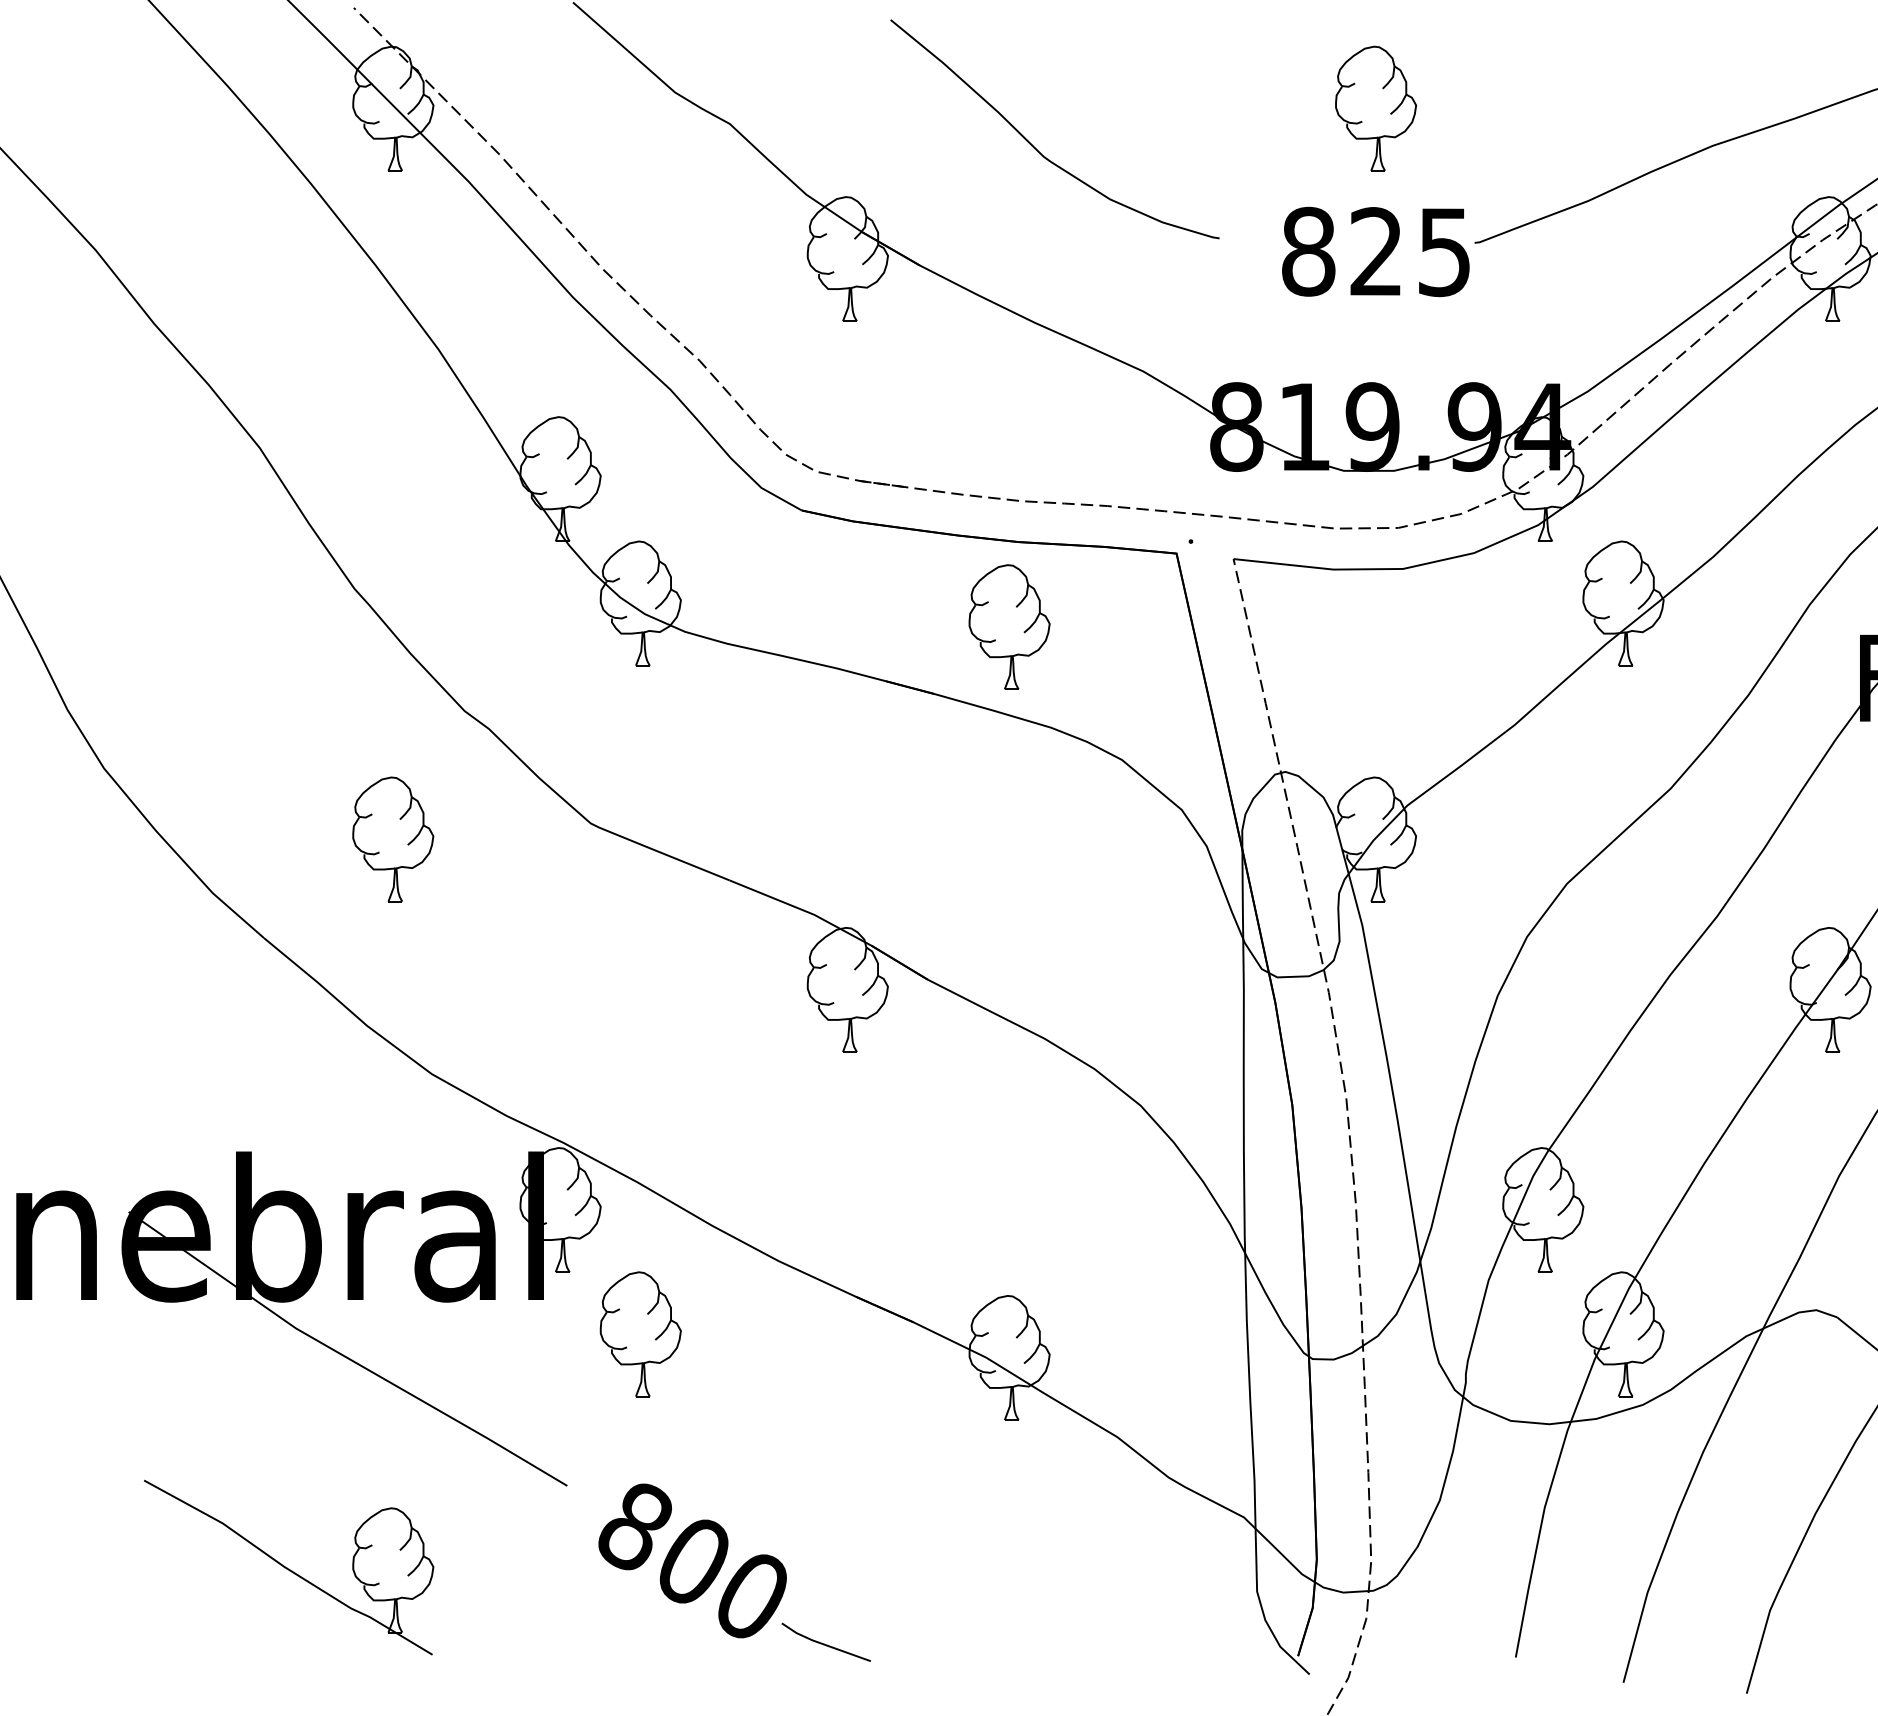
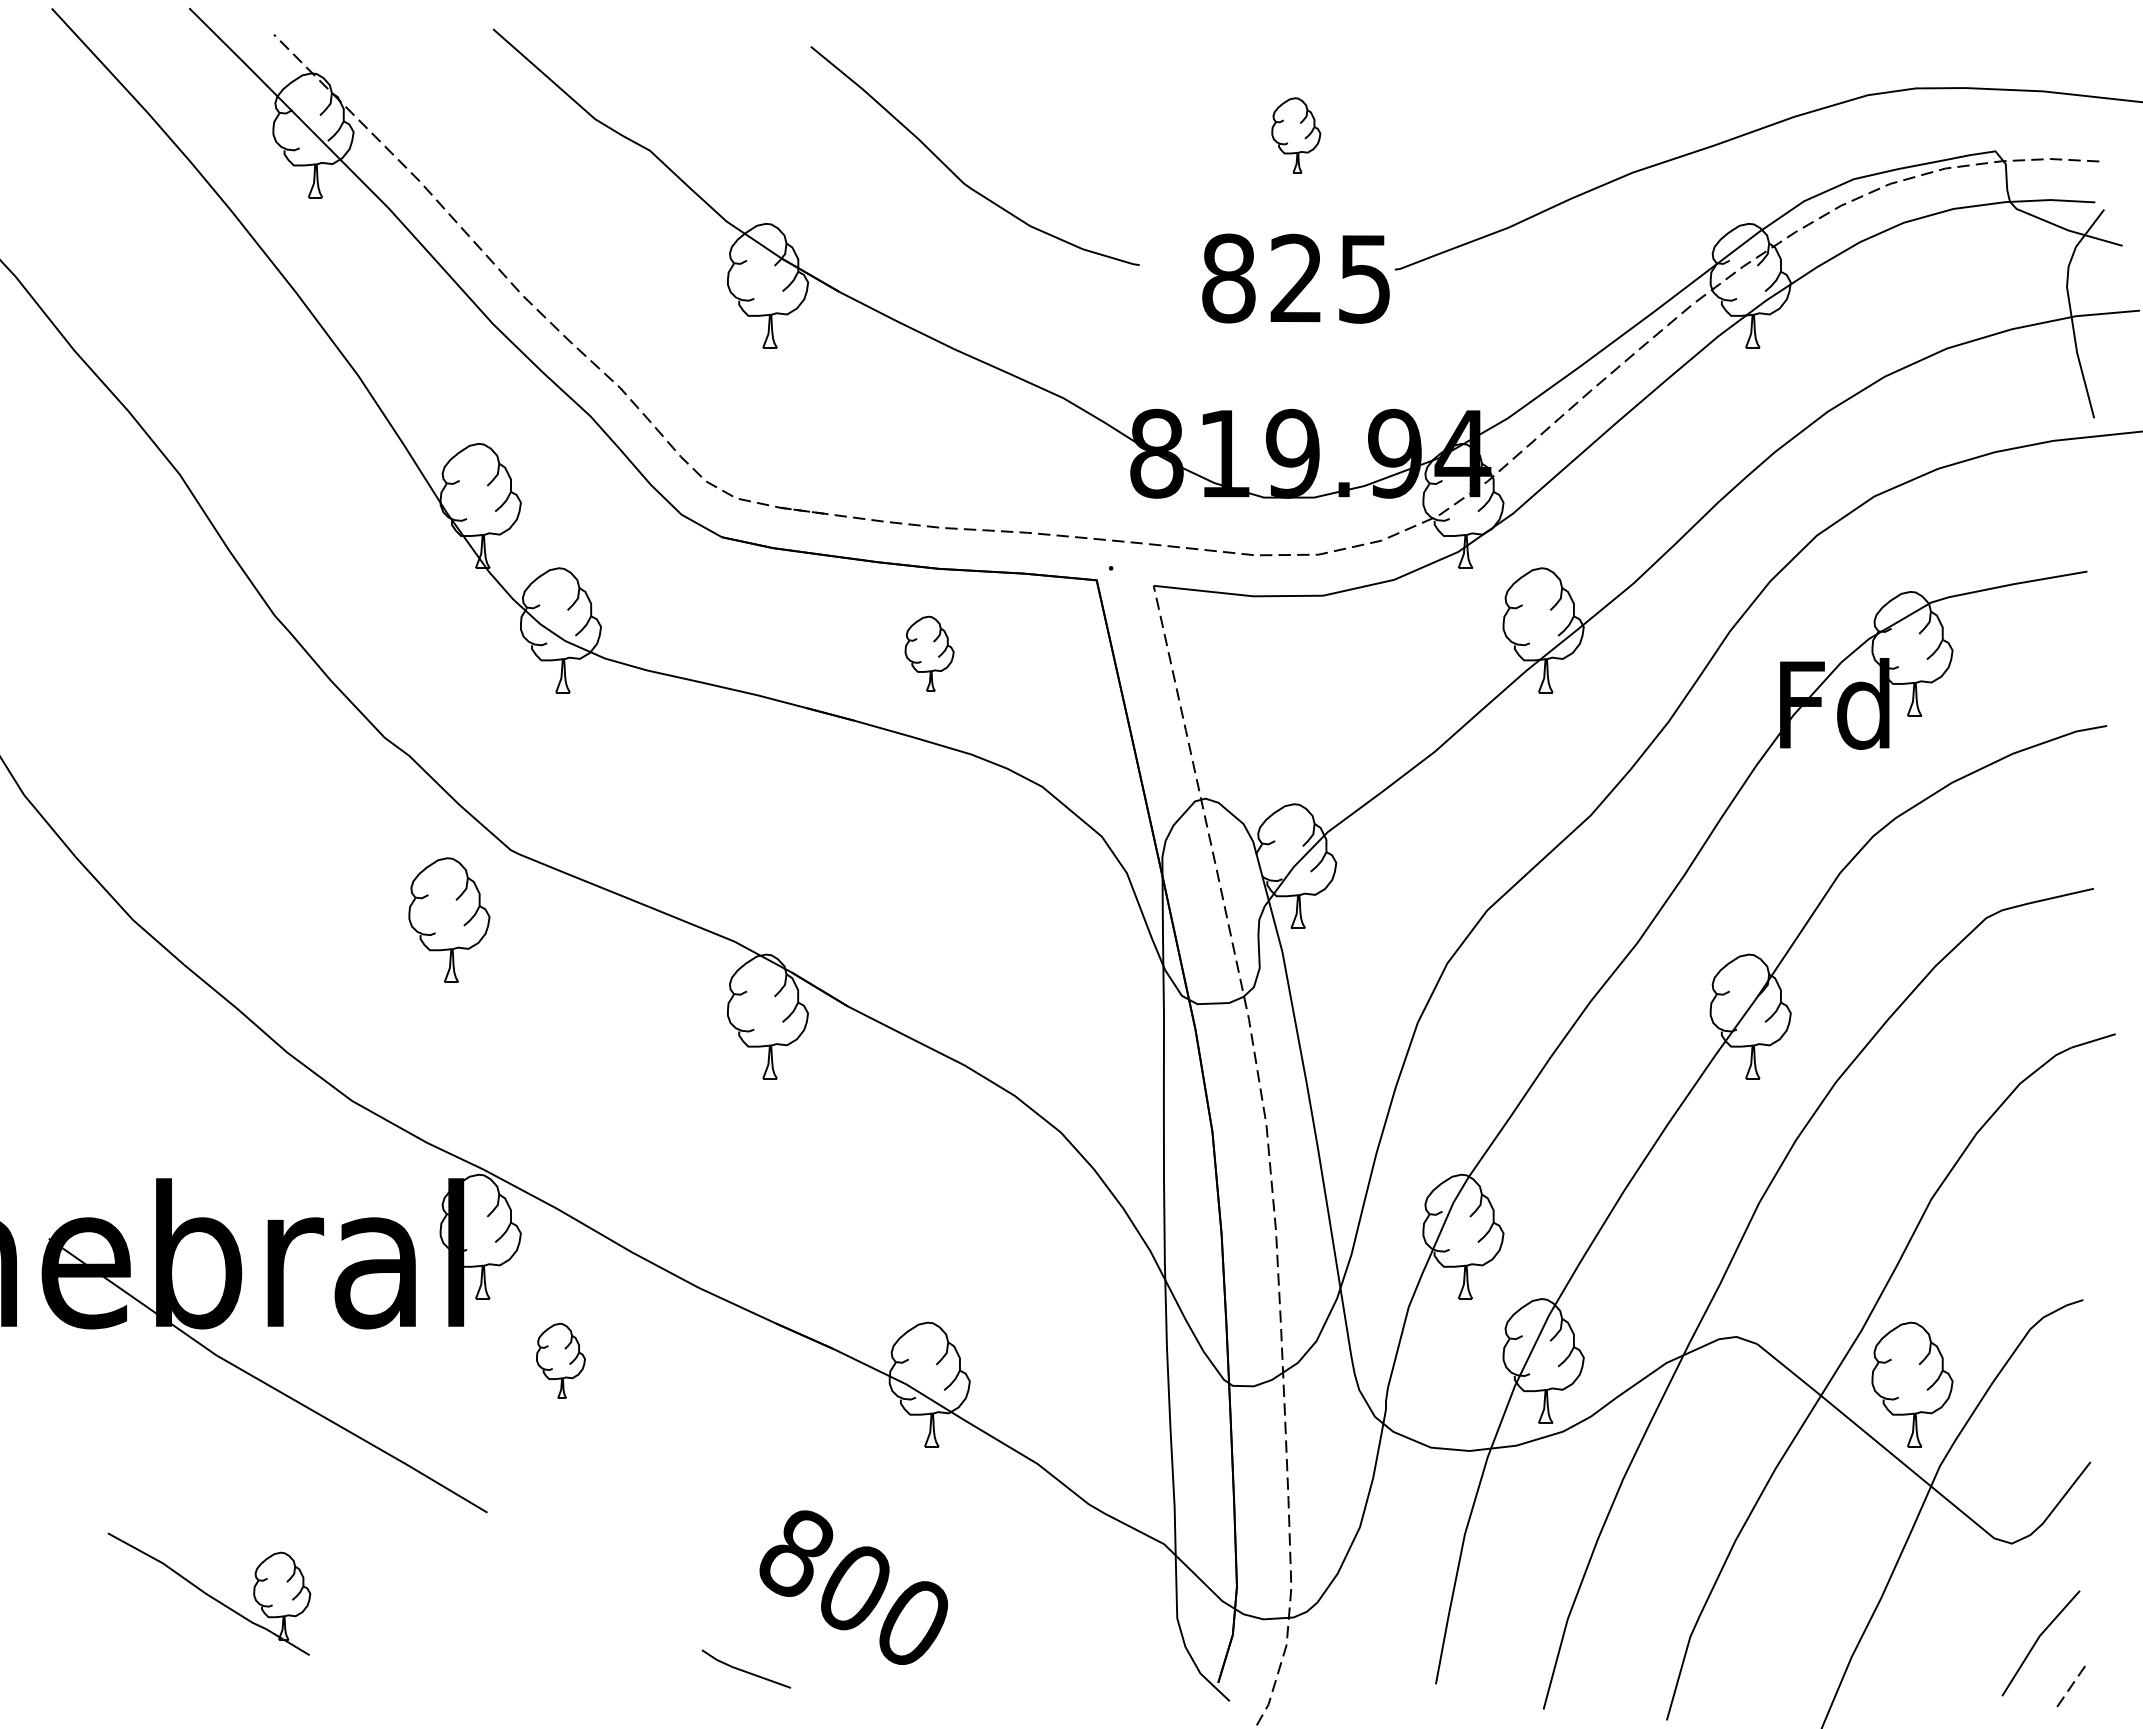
part: (1376, 108) -> (1296, 135), size x0.6
part: (1009, 626) -> (929, 653), size x0.6
part: (393, 838) -> (449, 919), moved
part: (640, 1333) -> (560, 1360), size x0.6
text: (692, 1560) -> (853, 1587), moved
part: (289, 1566) -> (209, 1593), size x0.7

